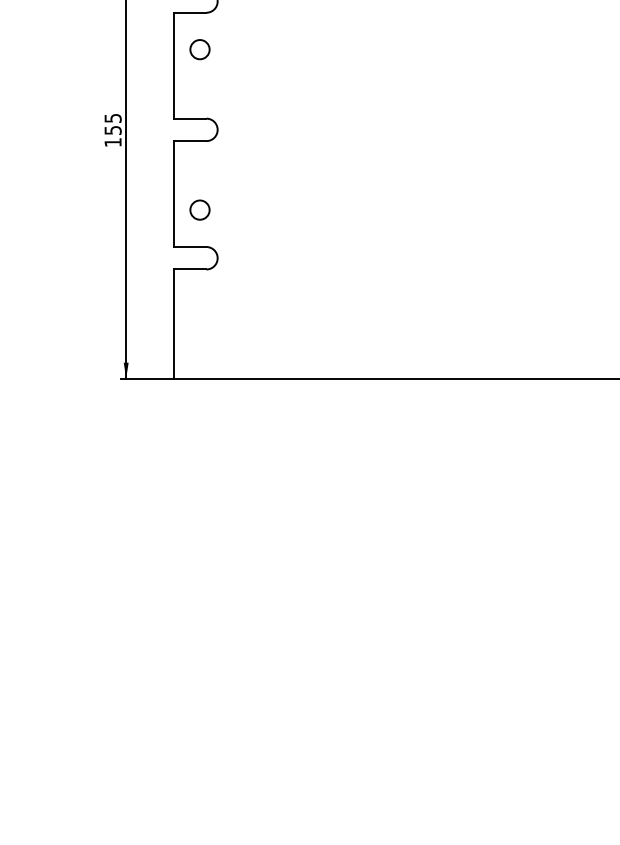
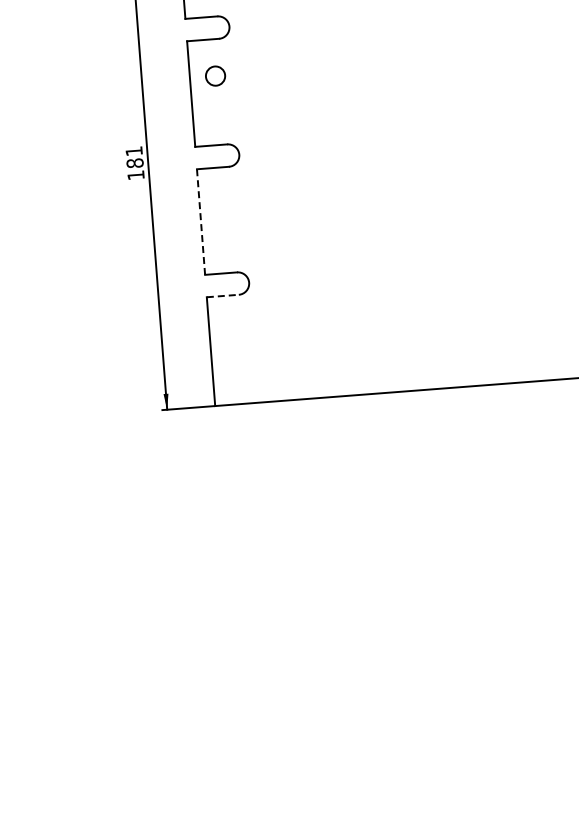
text: (112, 124) -> (134, 157), 155 -> 181
line: (174, 194) -> (201, 222), solid -> dashed
circle: (199, 209) -> (227, 235), removed
line: (190, 269) -> (222, 296), solid -> dashed

